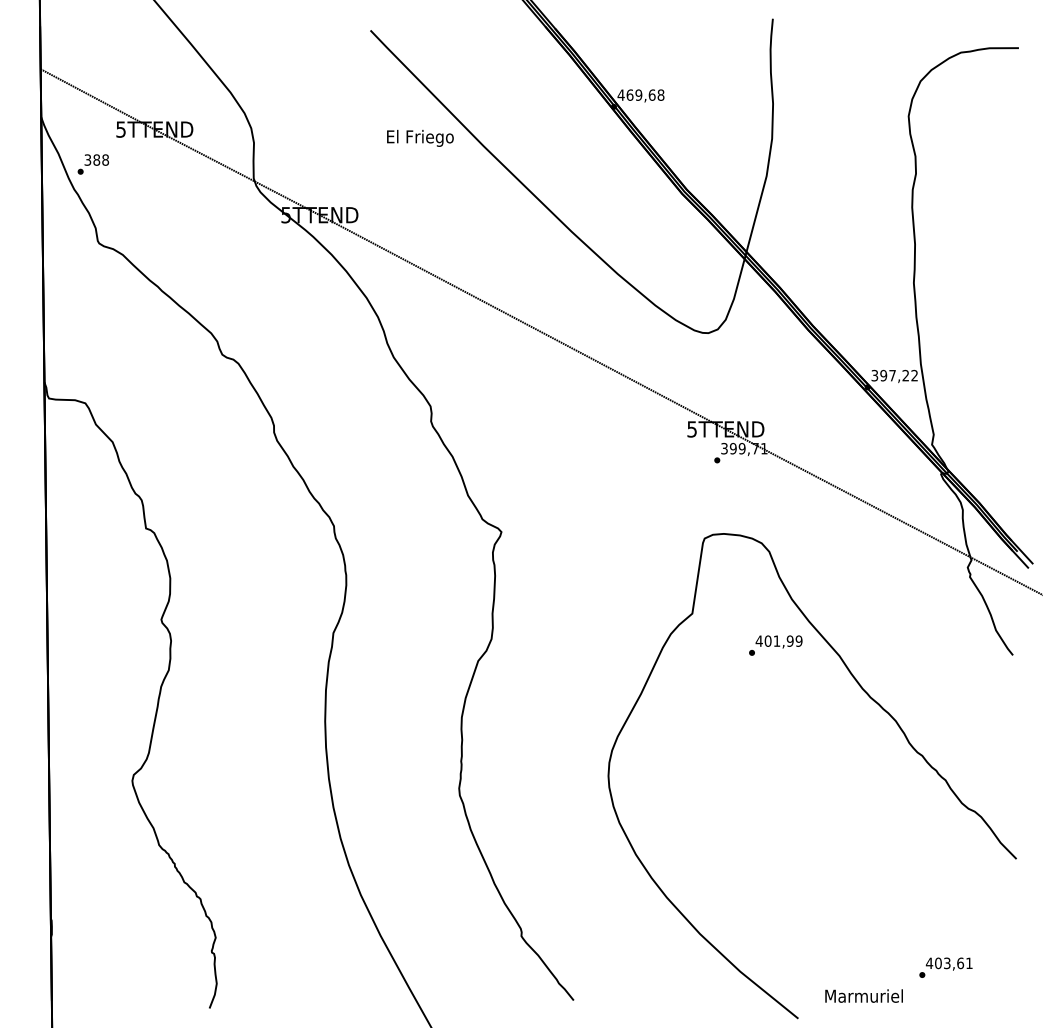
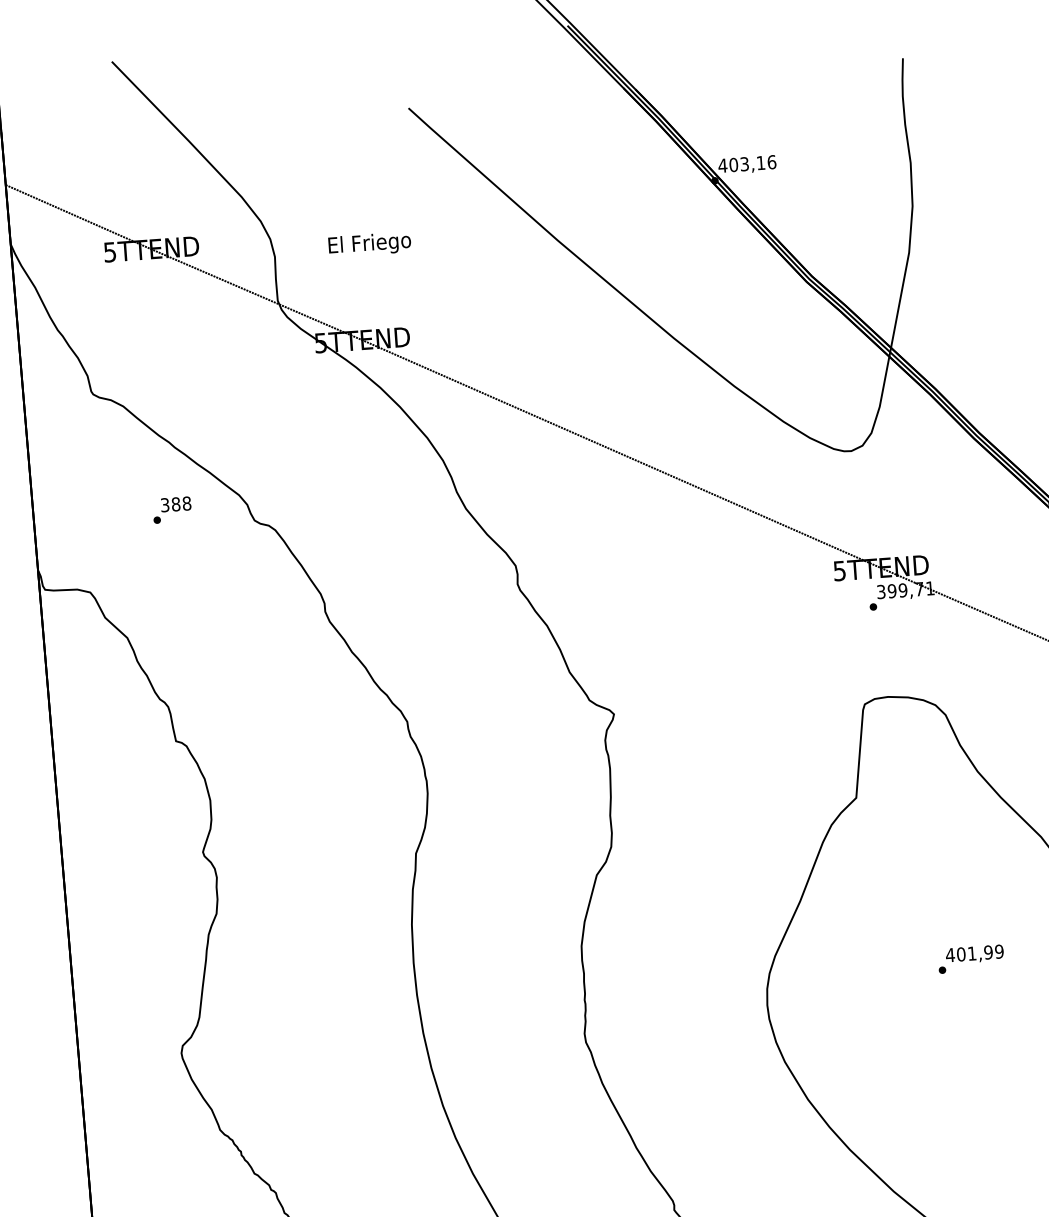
text: (645, 94) -> (752, 162), 469,68 -> 403,16
text: (420, 137) -> (369, 243), moved
text: (92, 164) -> (171, 510), moved
text: (775, 645) -> (970, 959), moved

